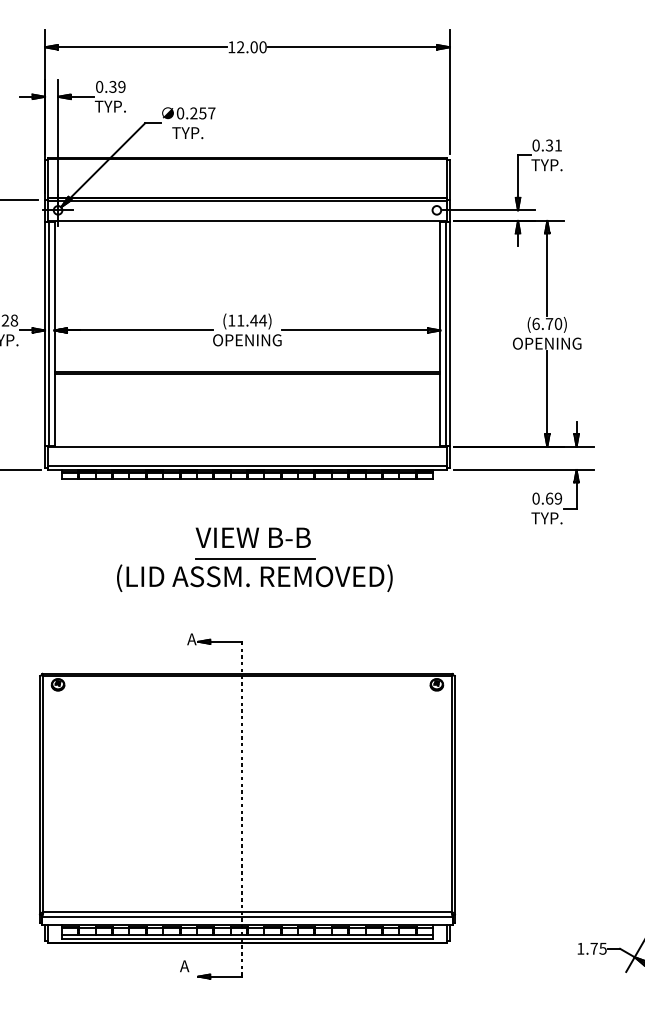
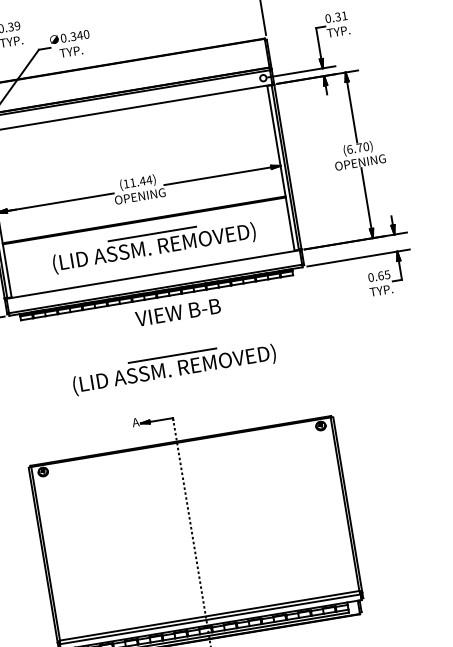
text: (202, 113) -> (79, 35), 0.257 -> 0.340
part: (254, 408) -> (153, 245), added
text: (558, 498) -> (387, 274), 0.69 -> 0.65
text: (252, 537) -> (177, 312), moved

